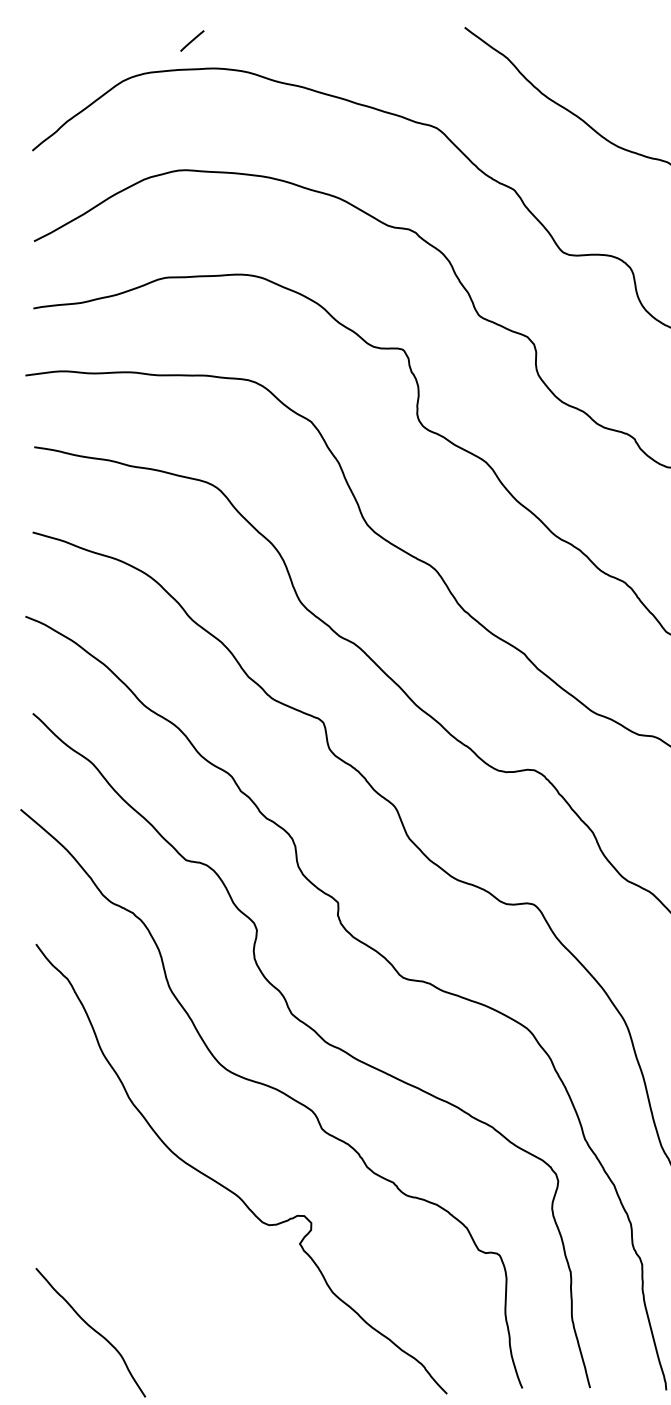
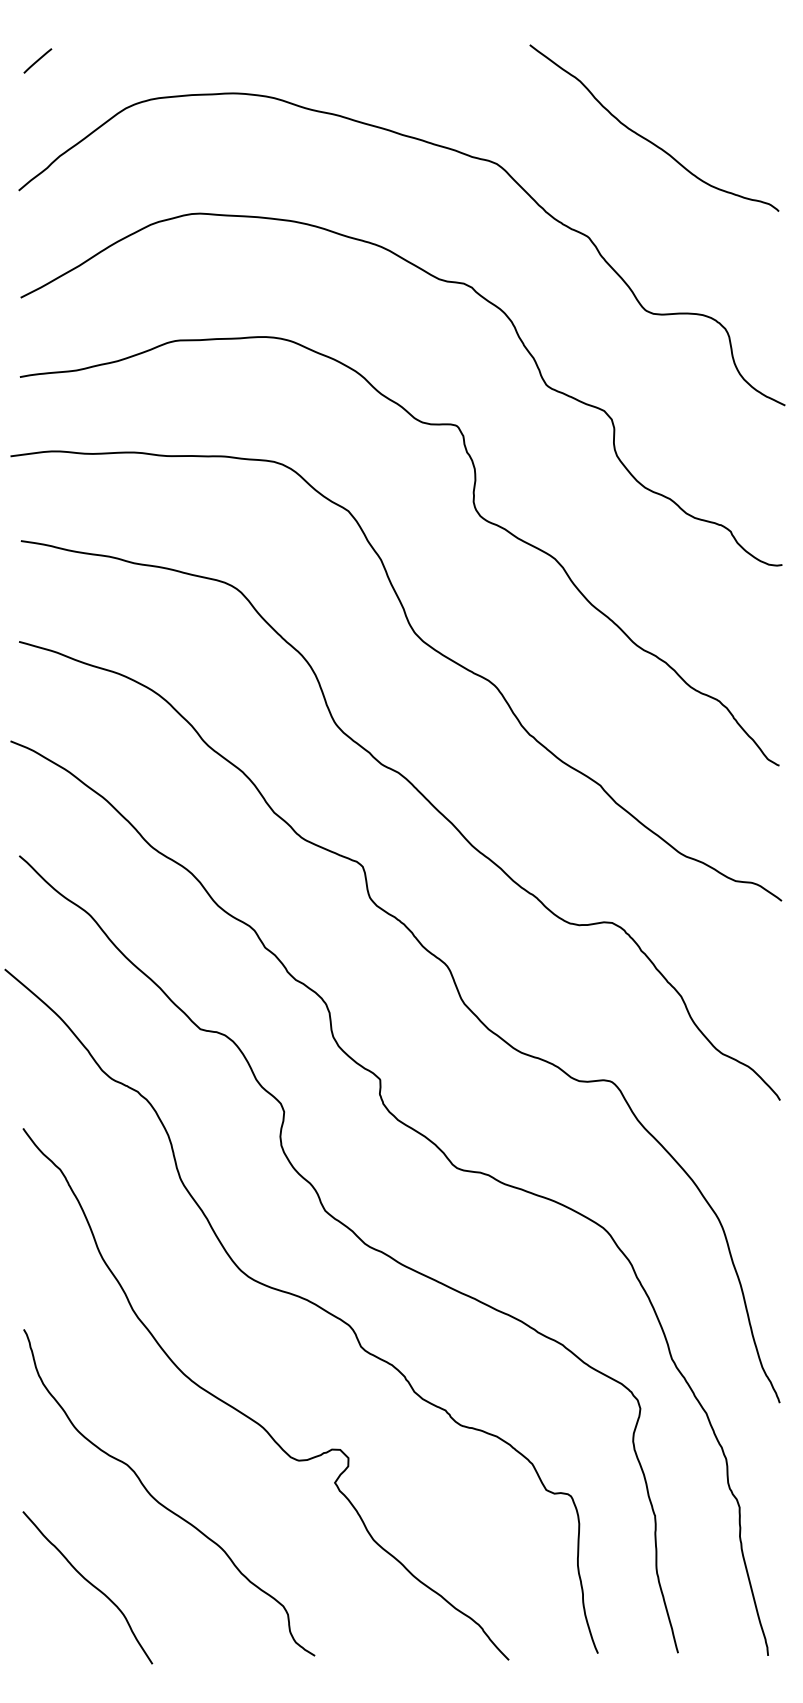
line: (192, 40) -> (37, 60), moved
curve: (154, 1262) -> (163, 1504), added

